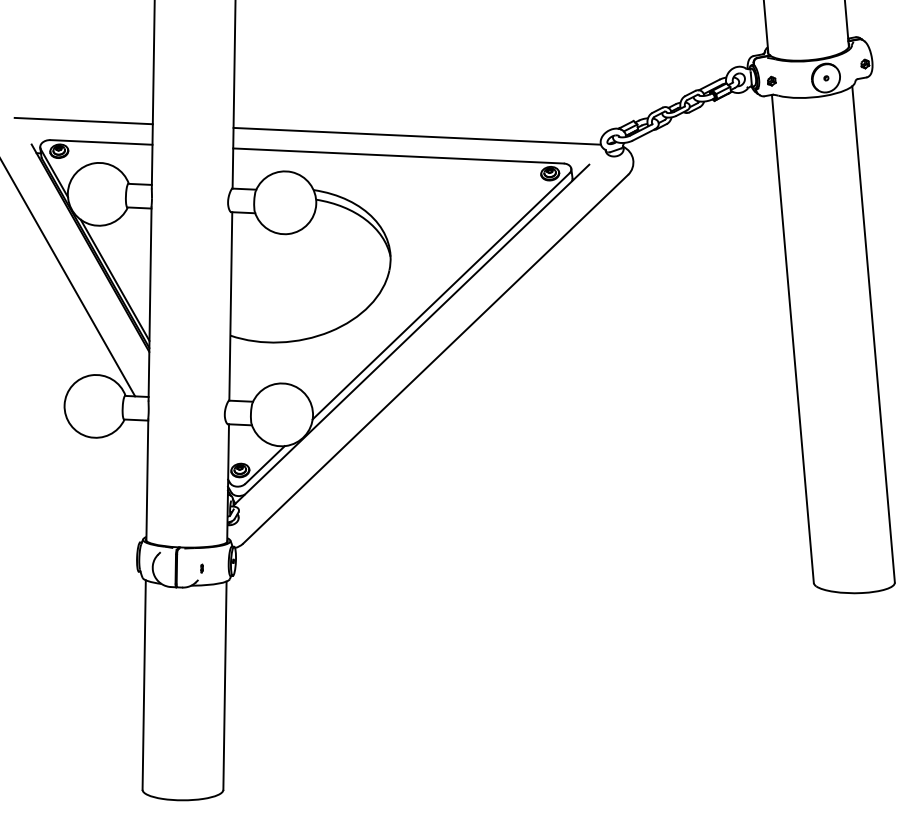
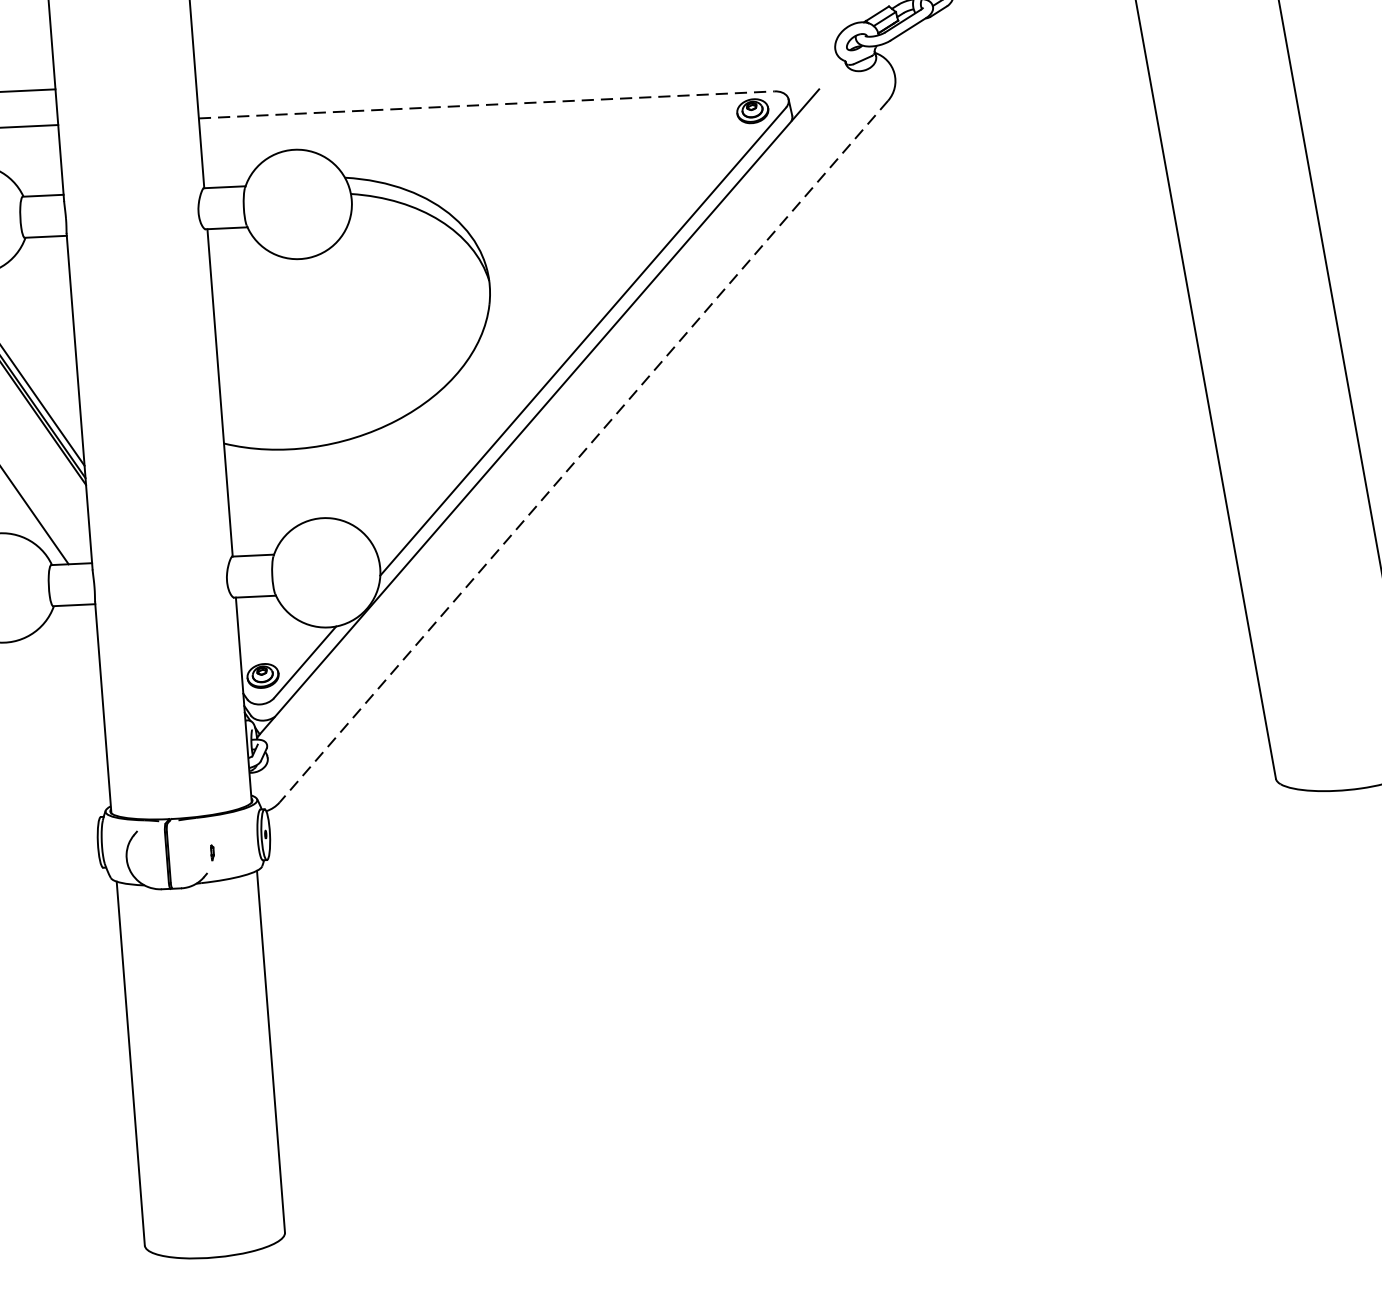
line: (417, 135) -> (516, 66), removed
line: (399, 156) -> (488, 105), solid -> dashed
line: (435, 359) -> (583, 451), solid -> dashed

